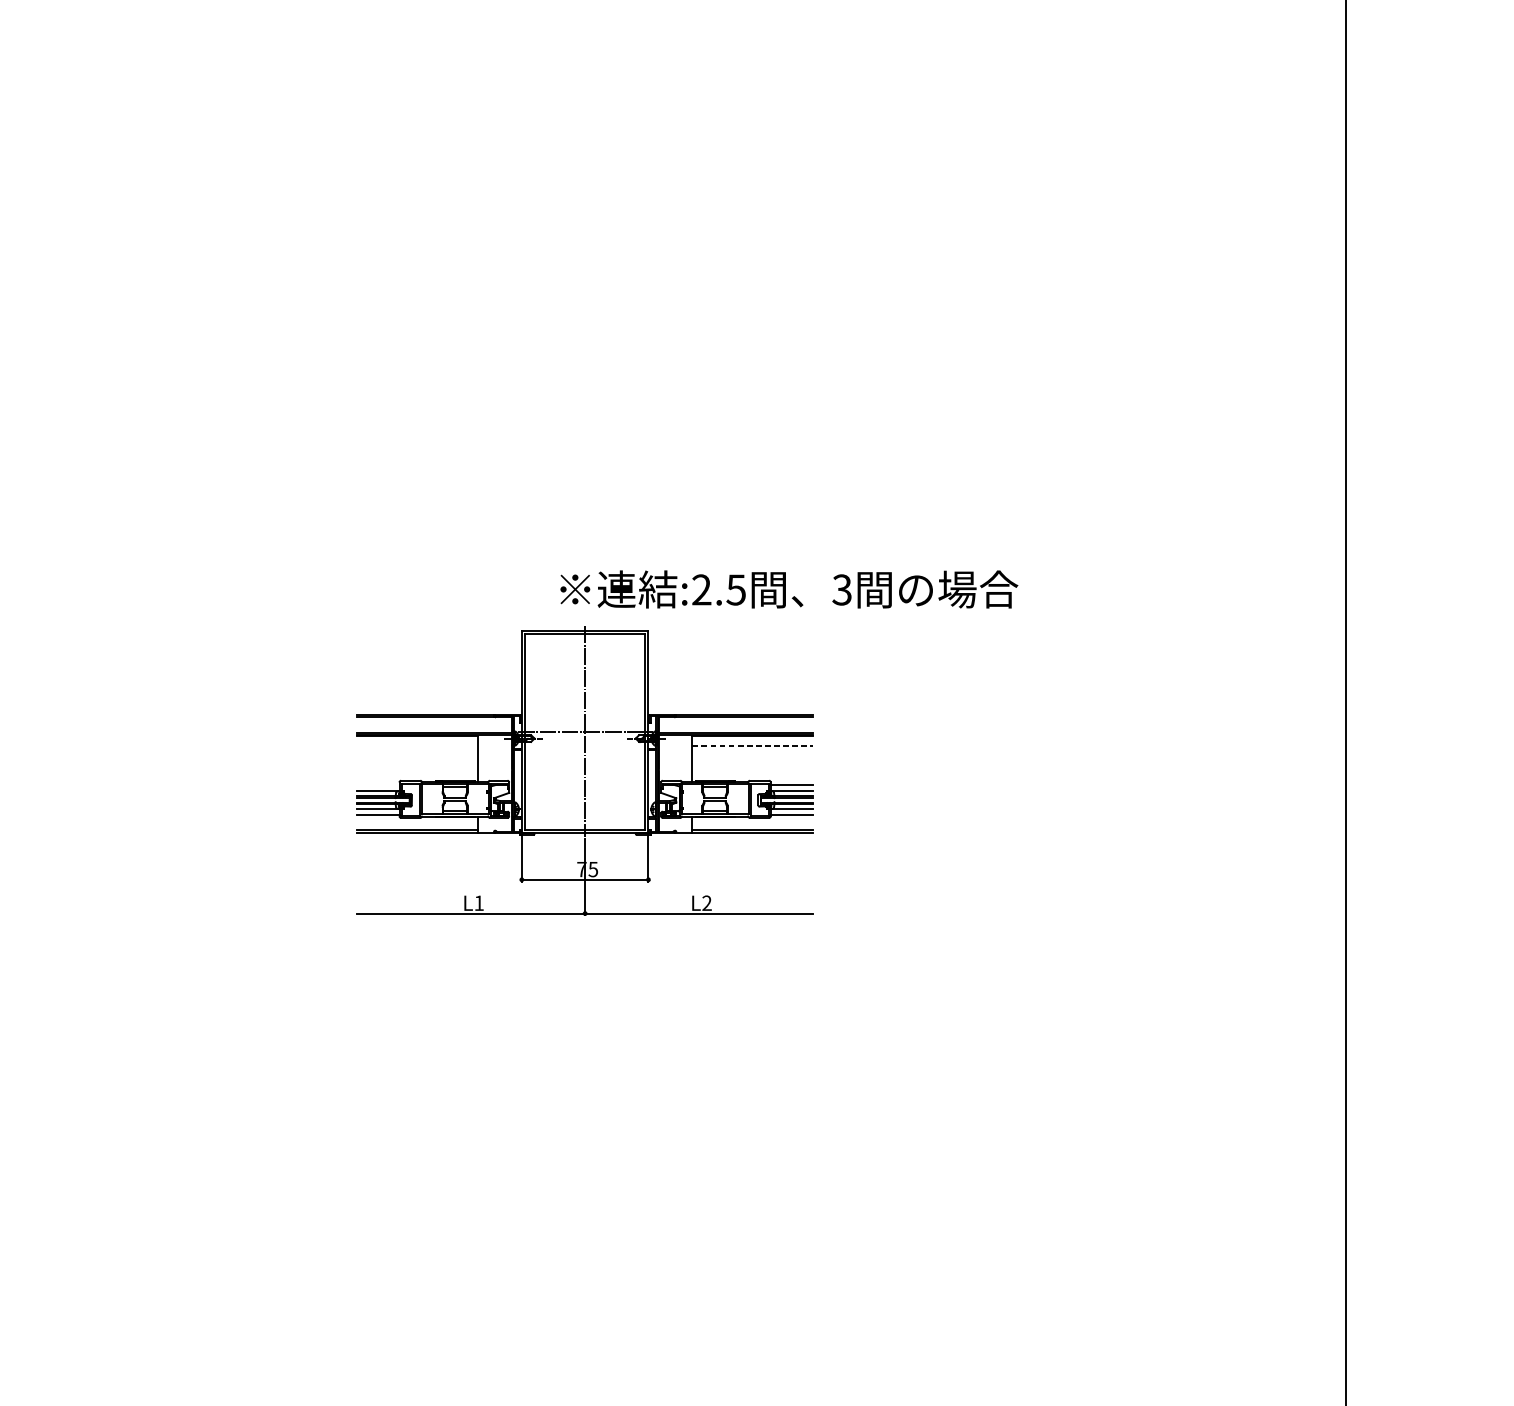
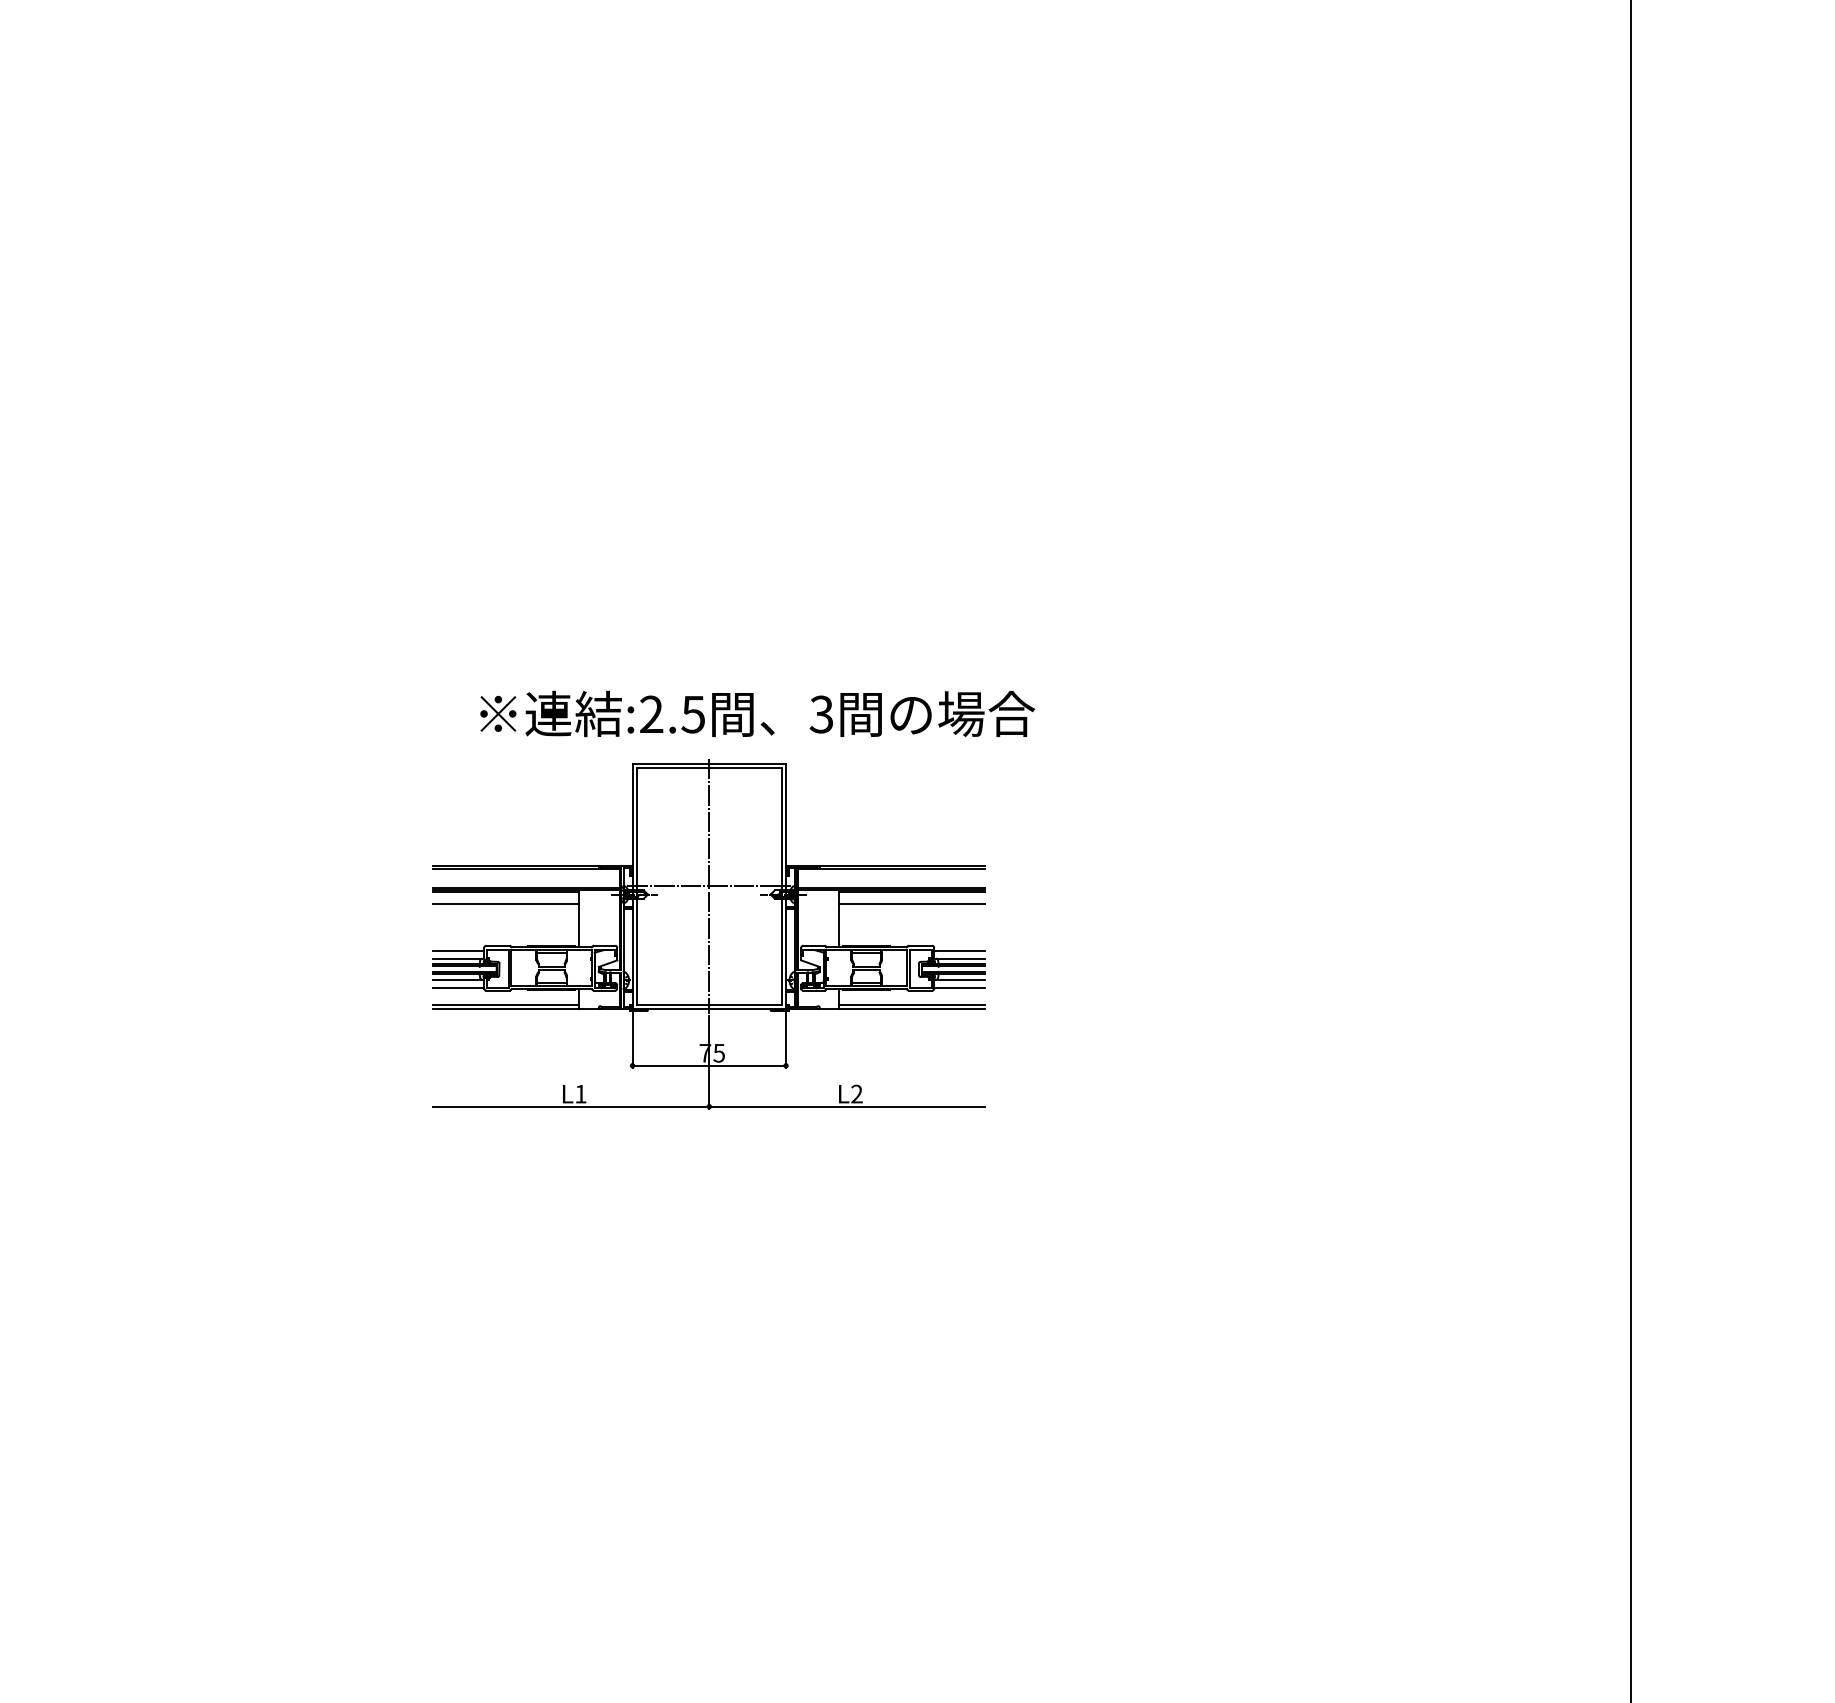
text: (789, 589) -> (757, 713), moved
line: (417, 745) -> (506, 903), added
line: (752, 745) -> (912, 903), dashed -> solid
line: (378, 784) -> (458, 950), added

